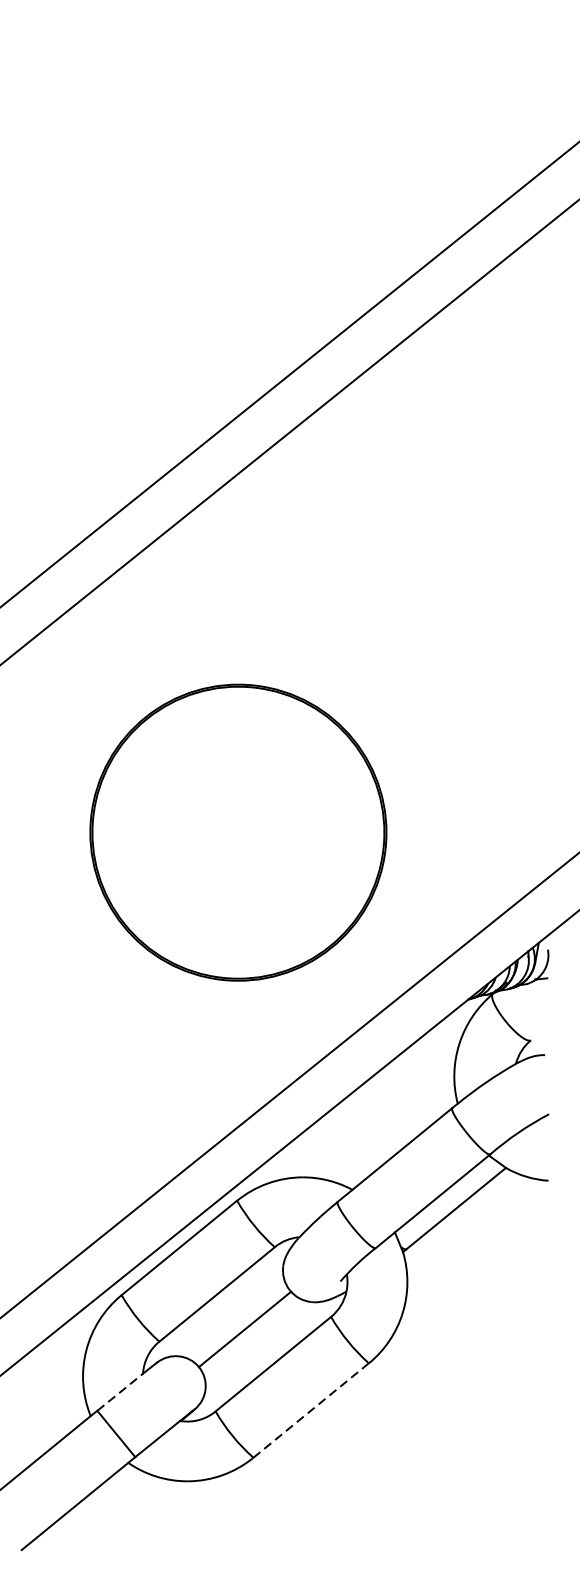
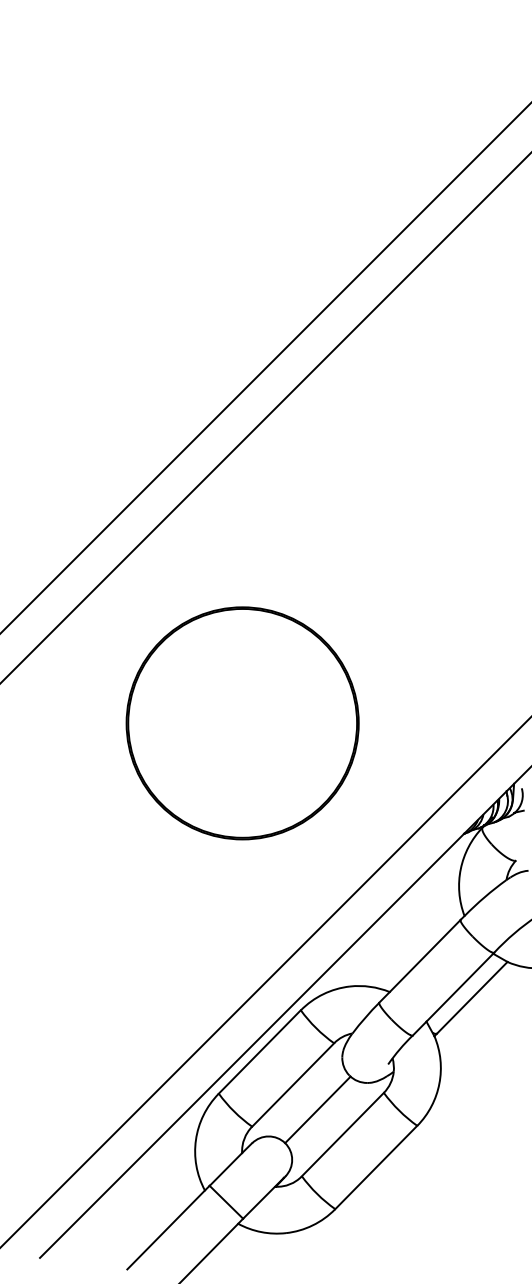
part: (238, 832) -> (242, 723), moved
line: (120, 1392) -> (226, 1169), dashed -> solid
line: (311, 1410) -> (376, 1167), dashed -> solid

